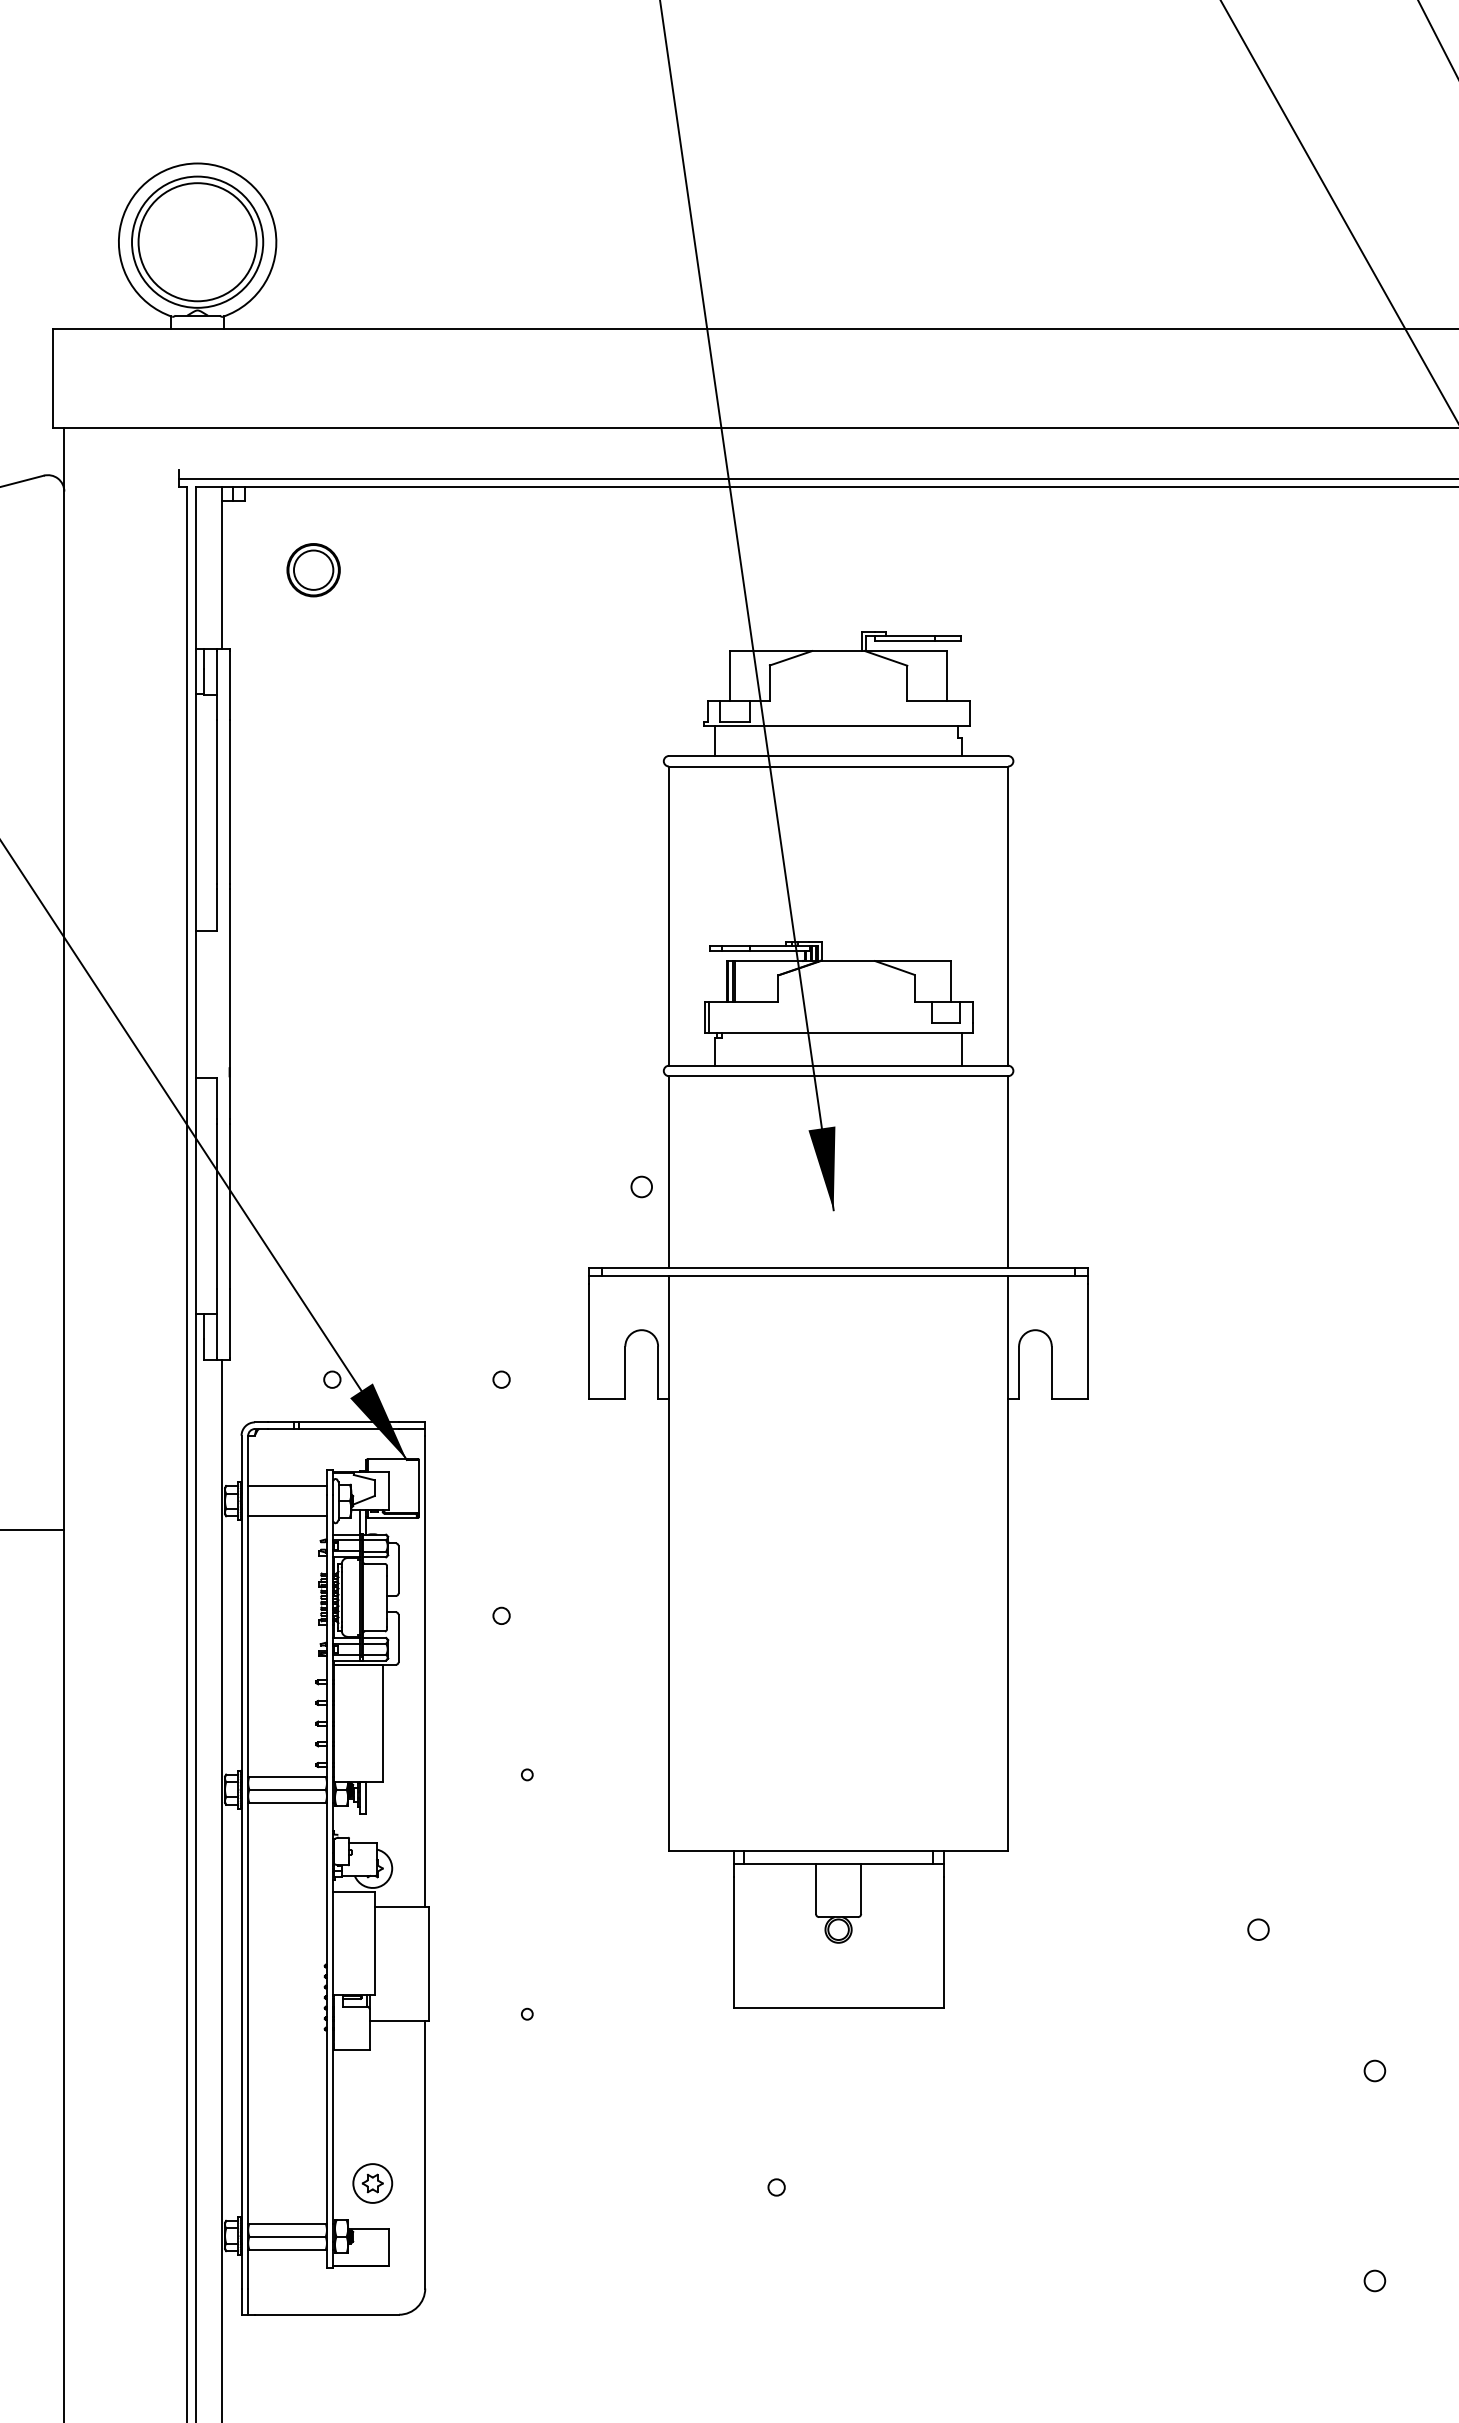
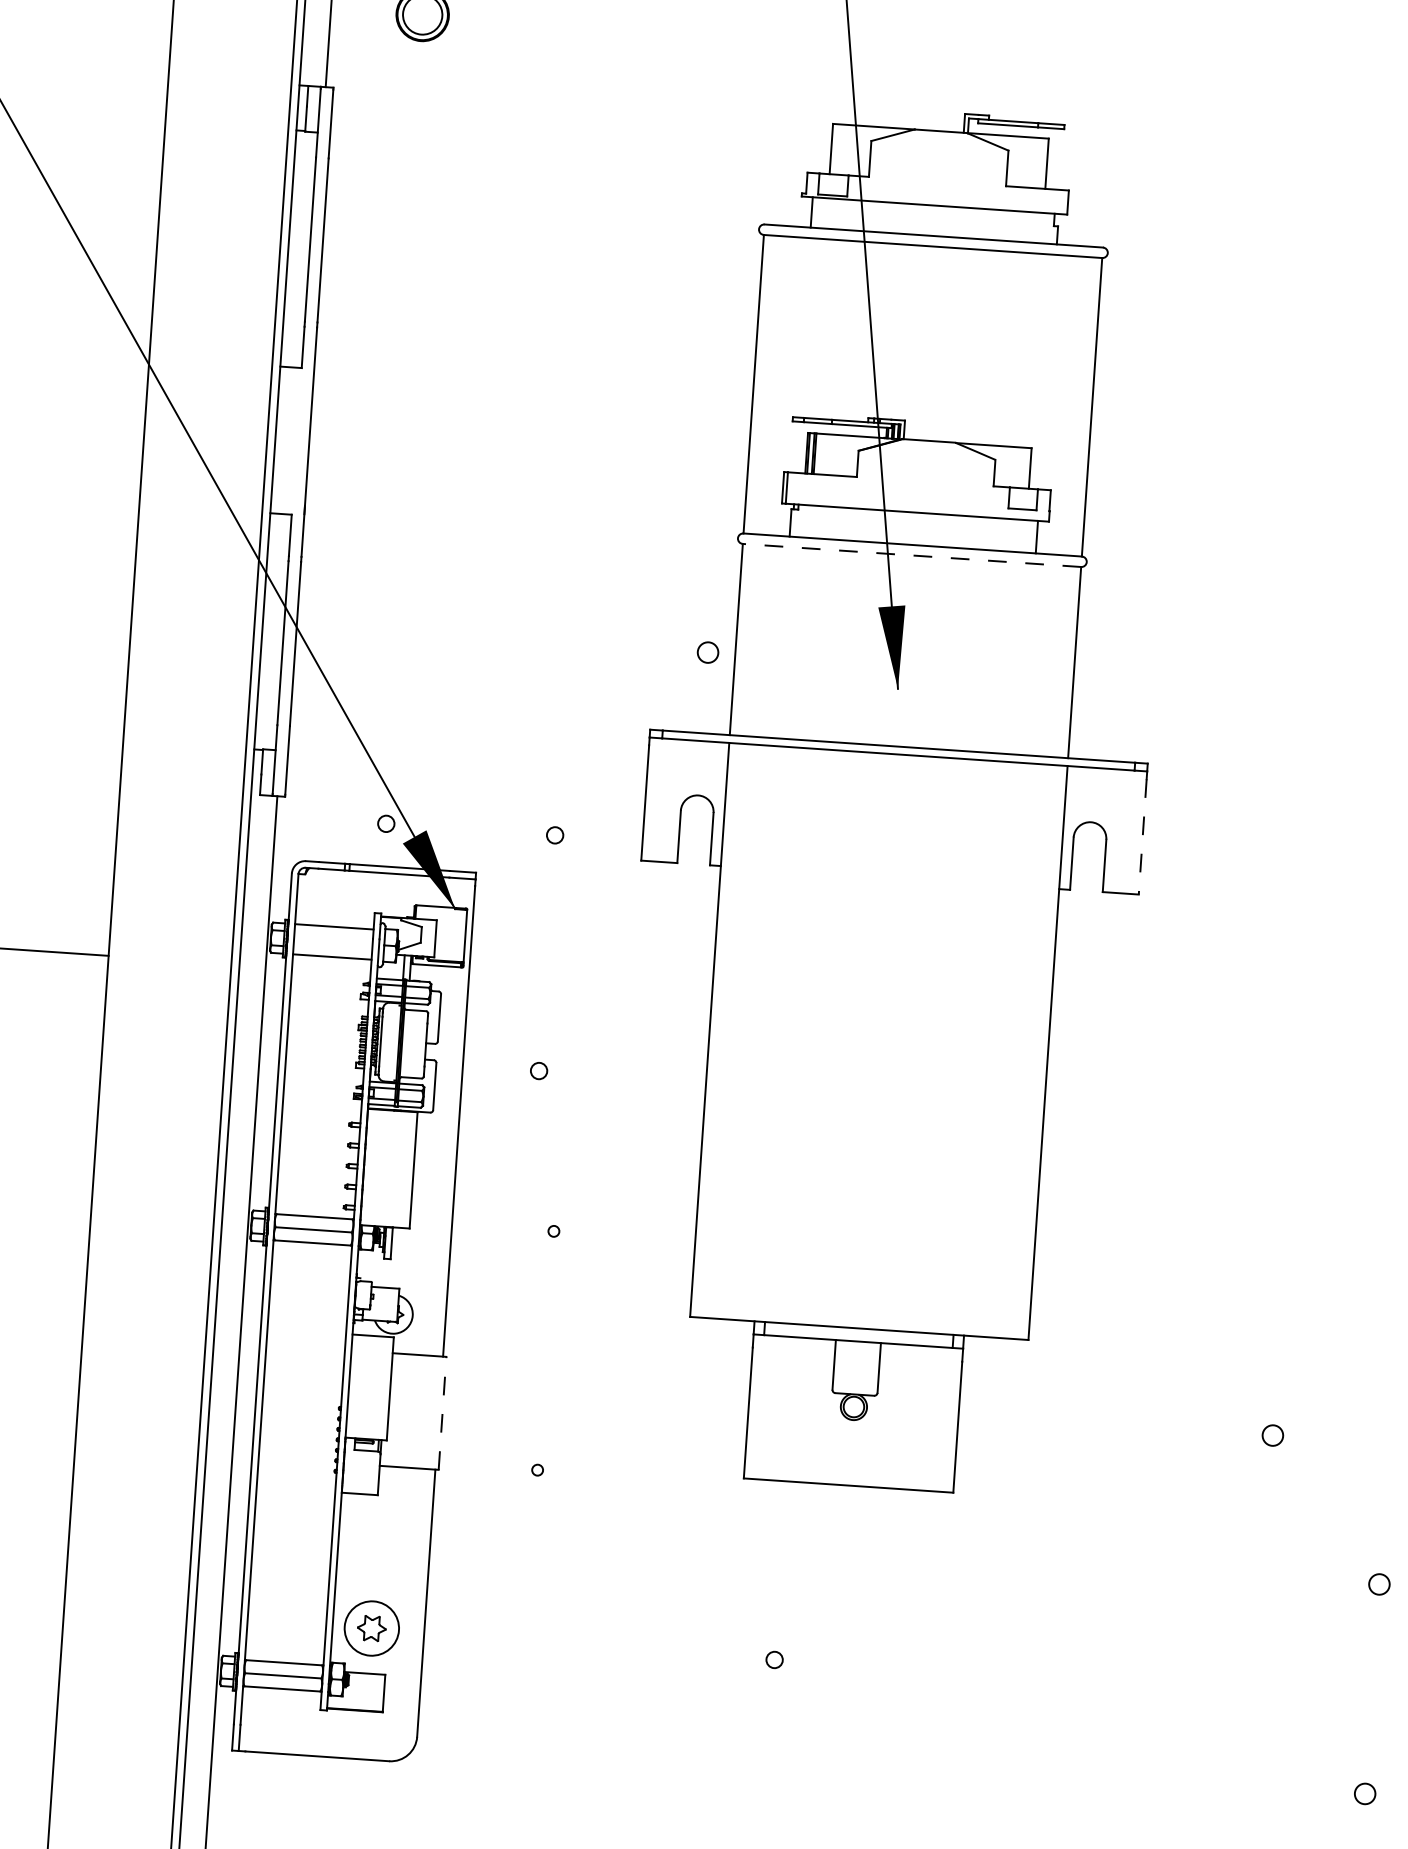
line: (838, 1076) -> (911, 555), solid -> dashed
line: (1087, 1341) -> (1142, 837), solid -> dashed
line: (428, 1964) -> (442, 1413), solid -> dashed
part: (372, 2183) -> (371, 1628), size x1.4

